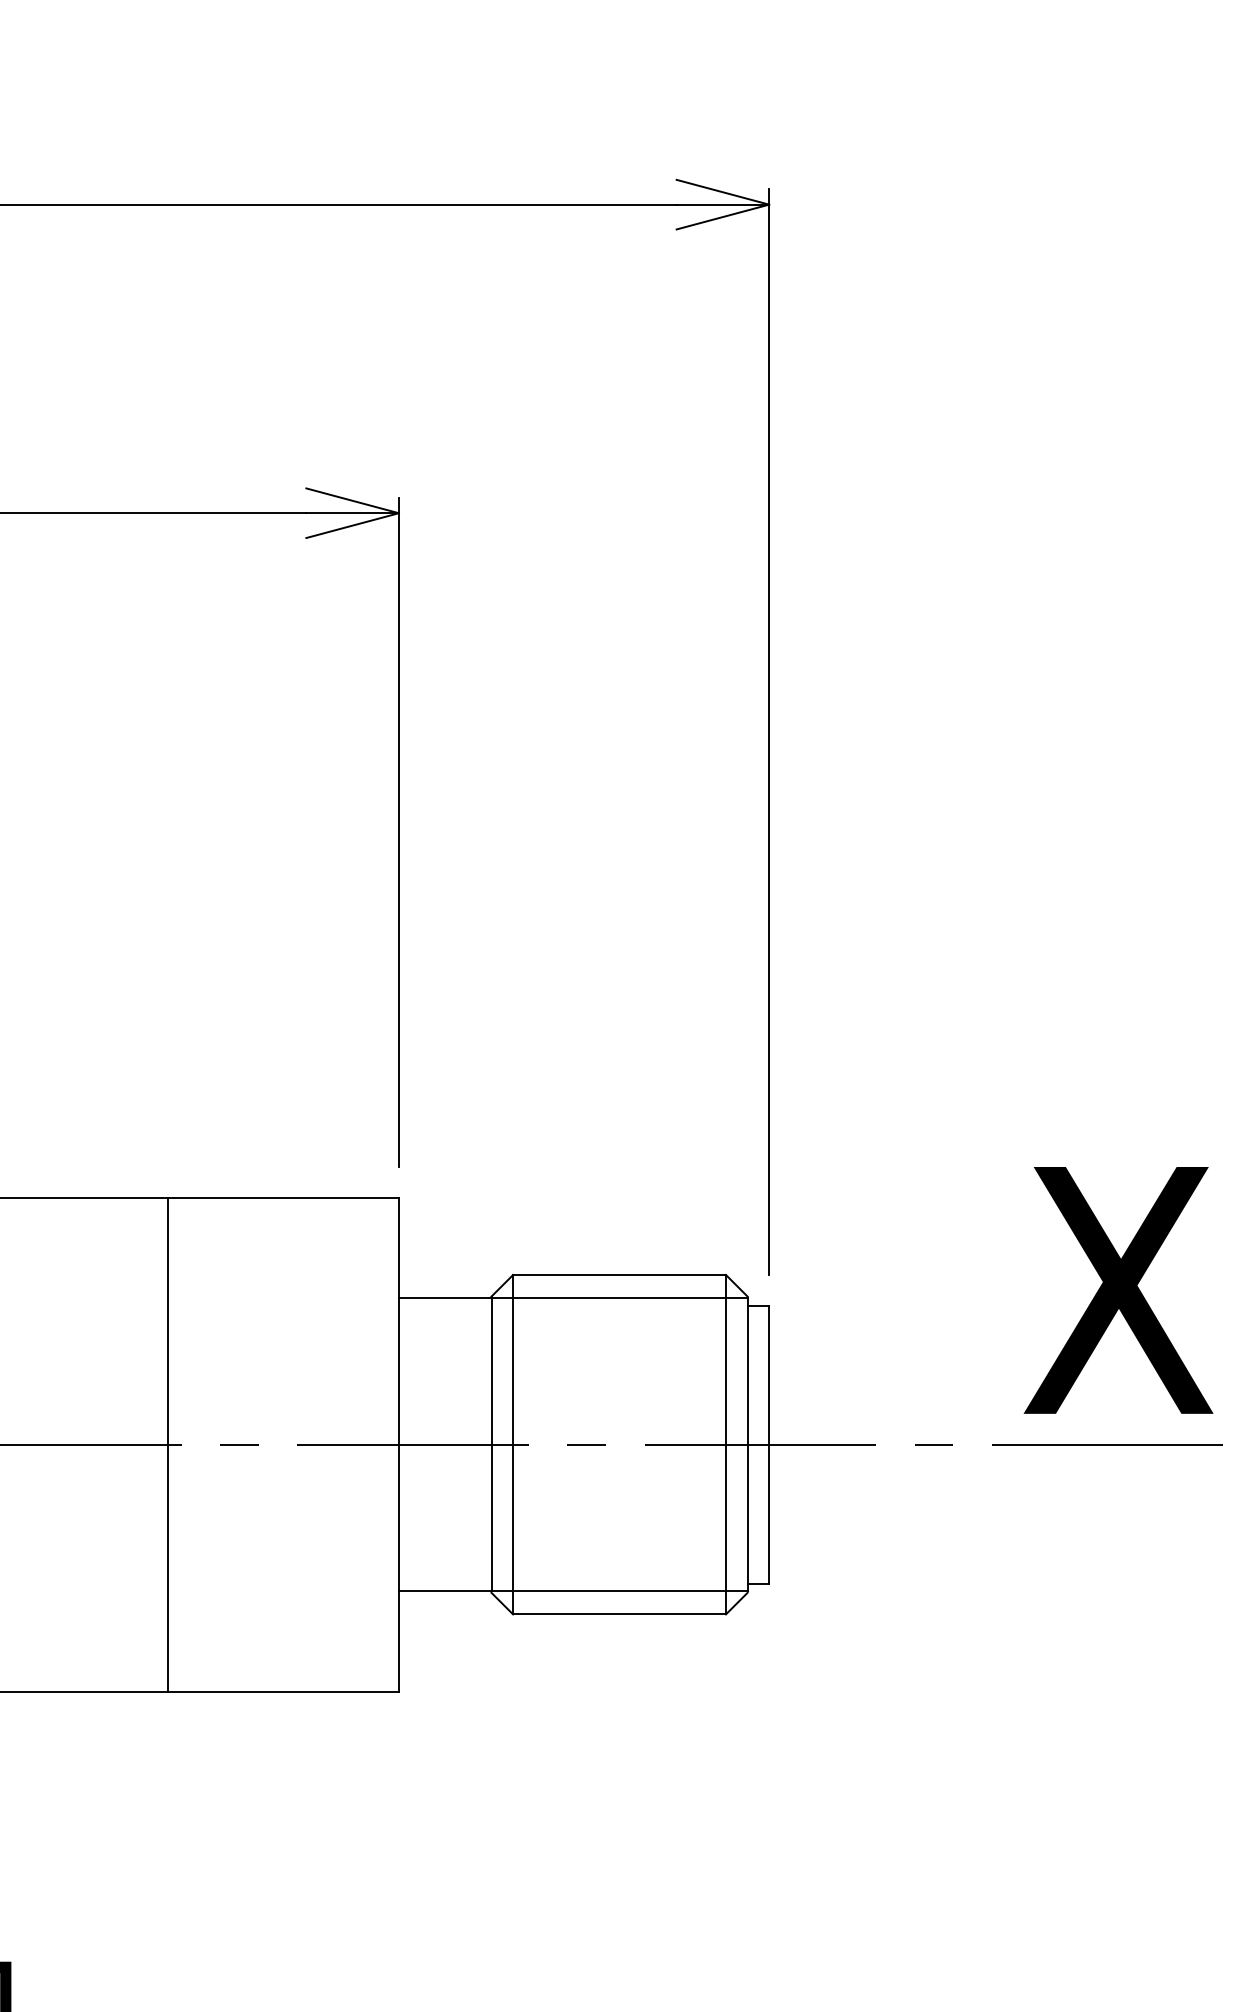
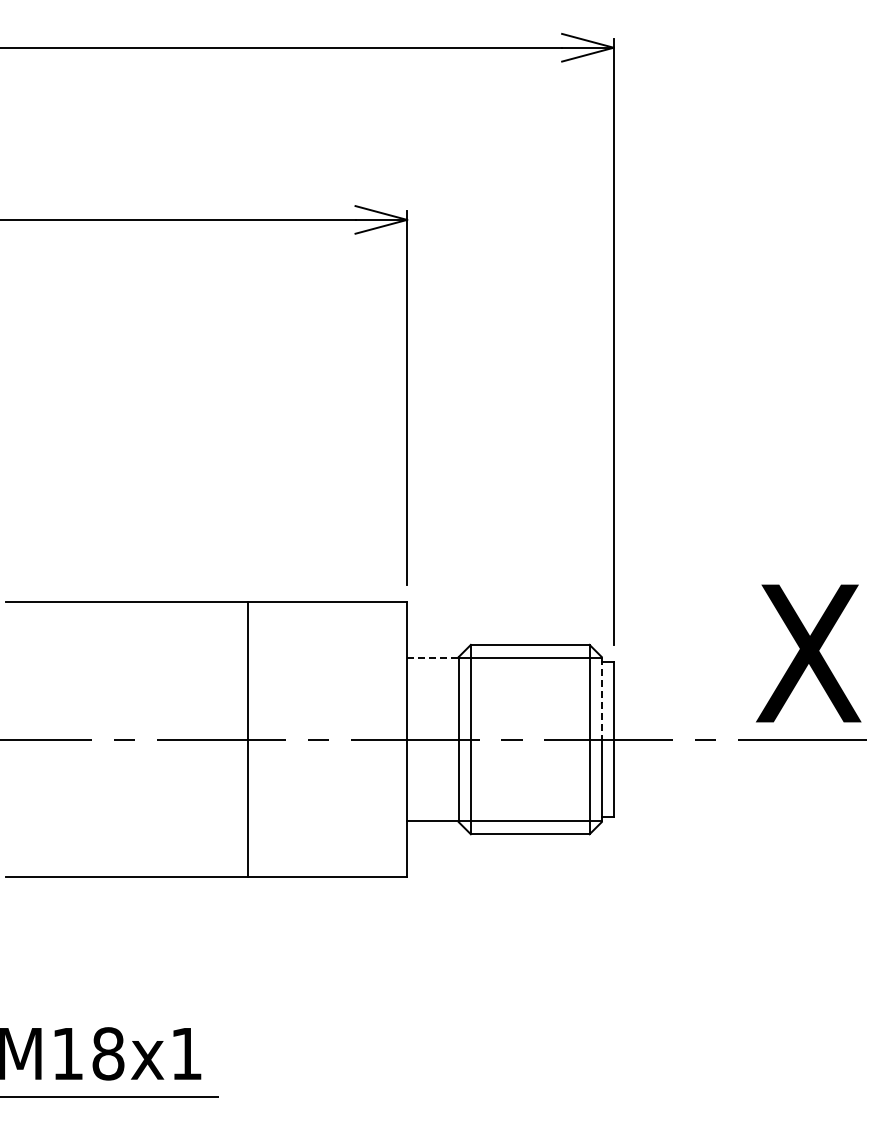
line: (444, 1297) -> (432, 657), solid -> dashed
line: (747, 1371) -> (601, 698), solid -> dashed
line: (168, 1444) -> (248, 739), moved

